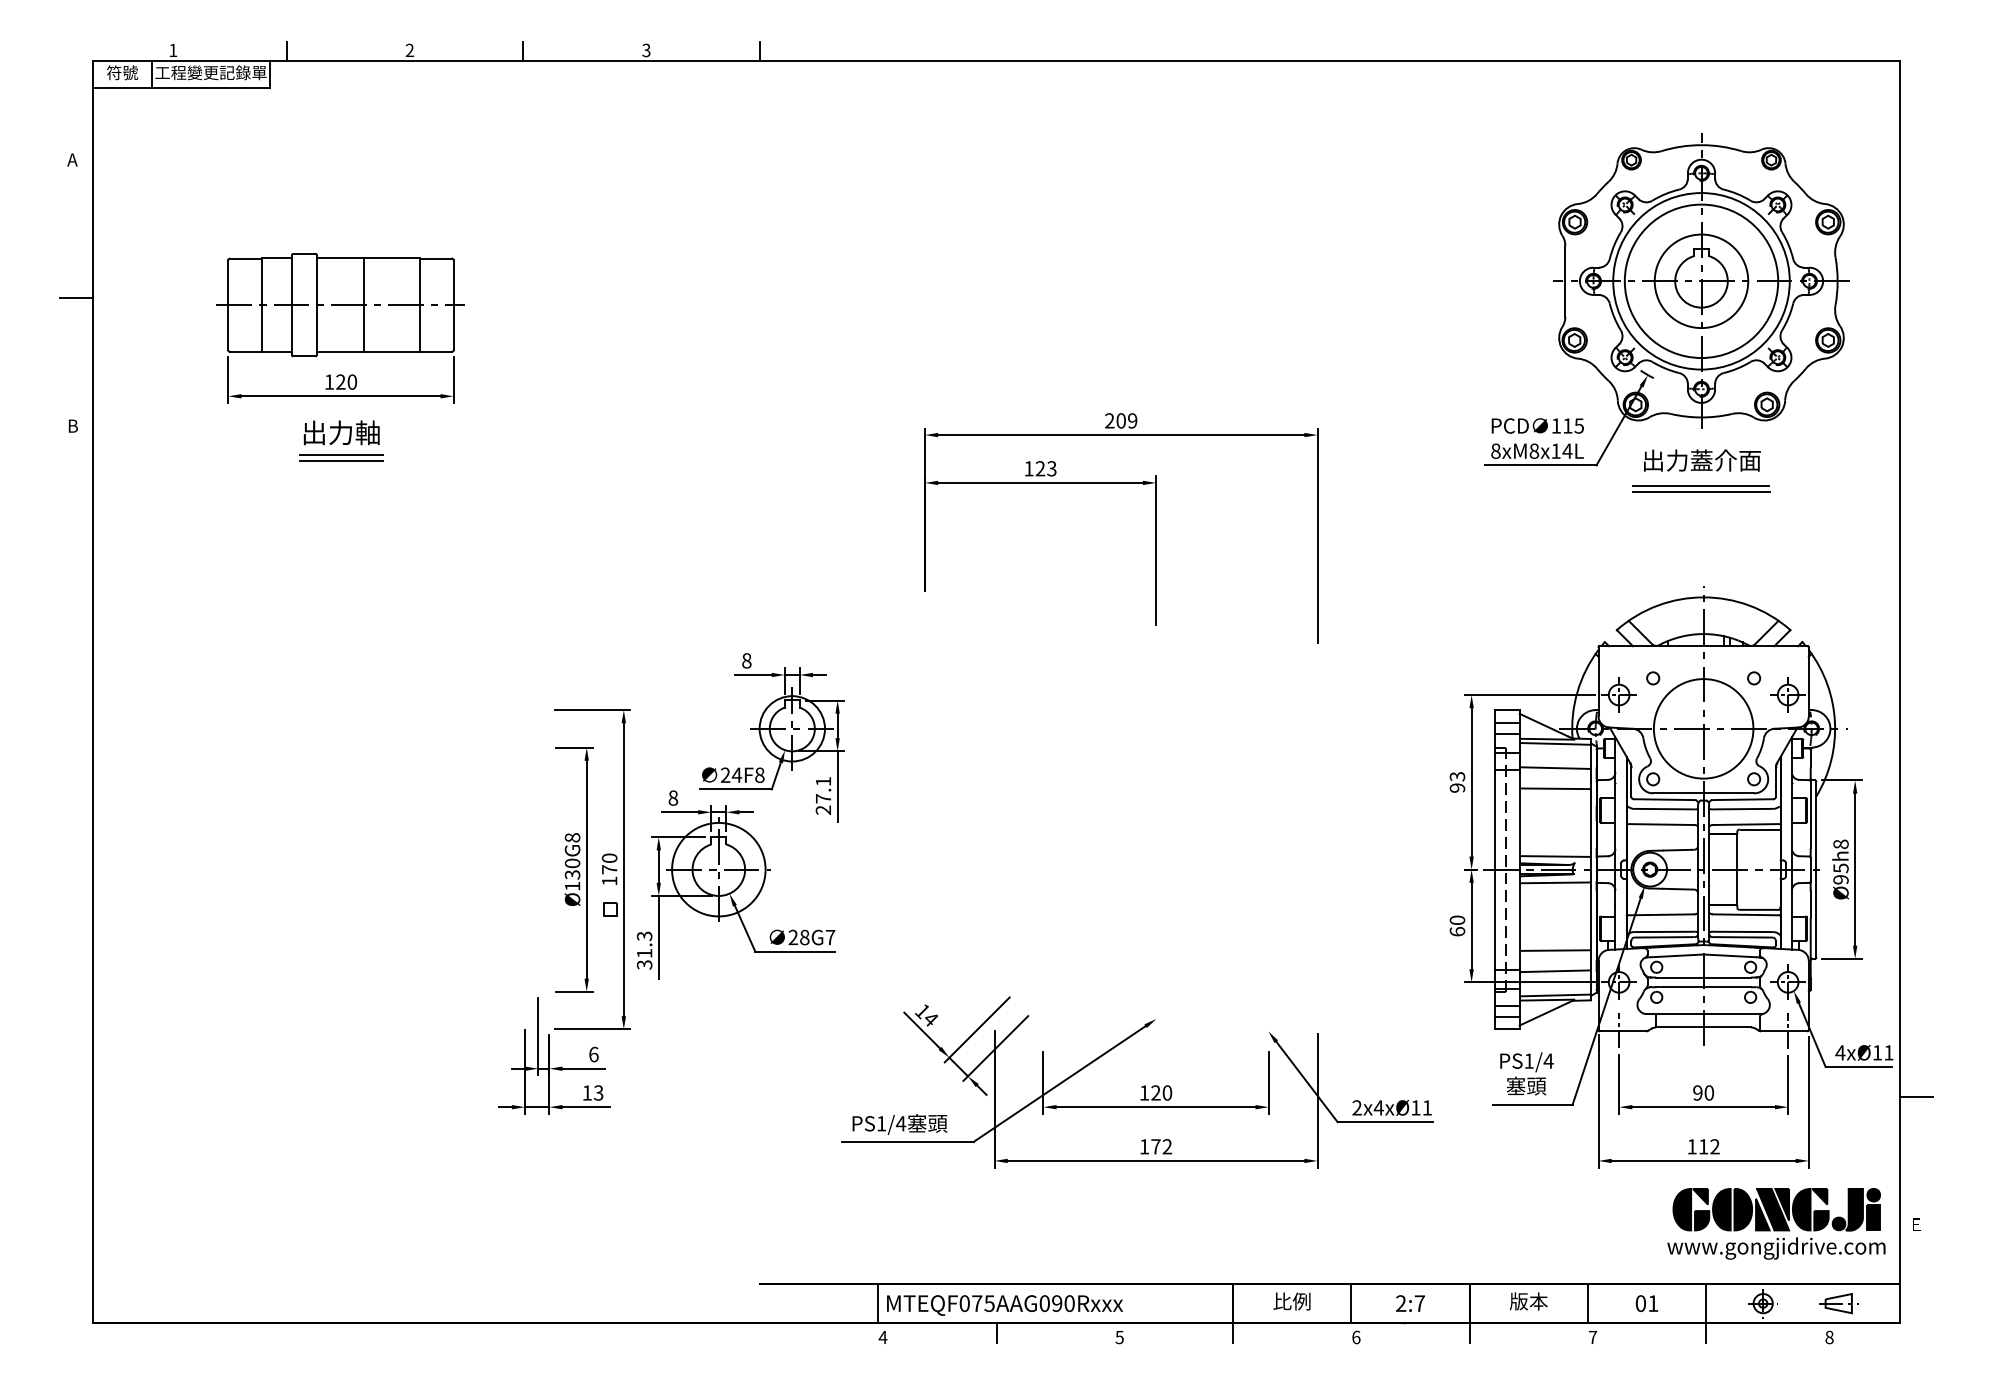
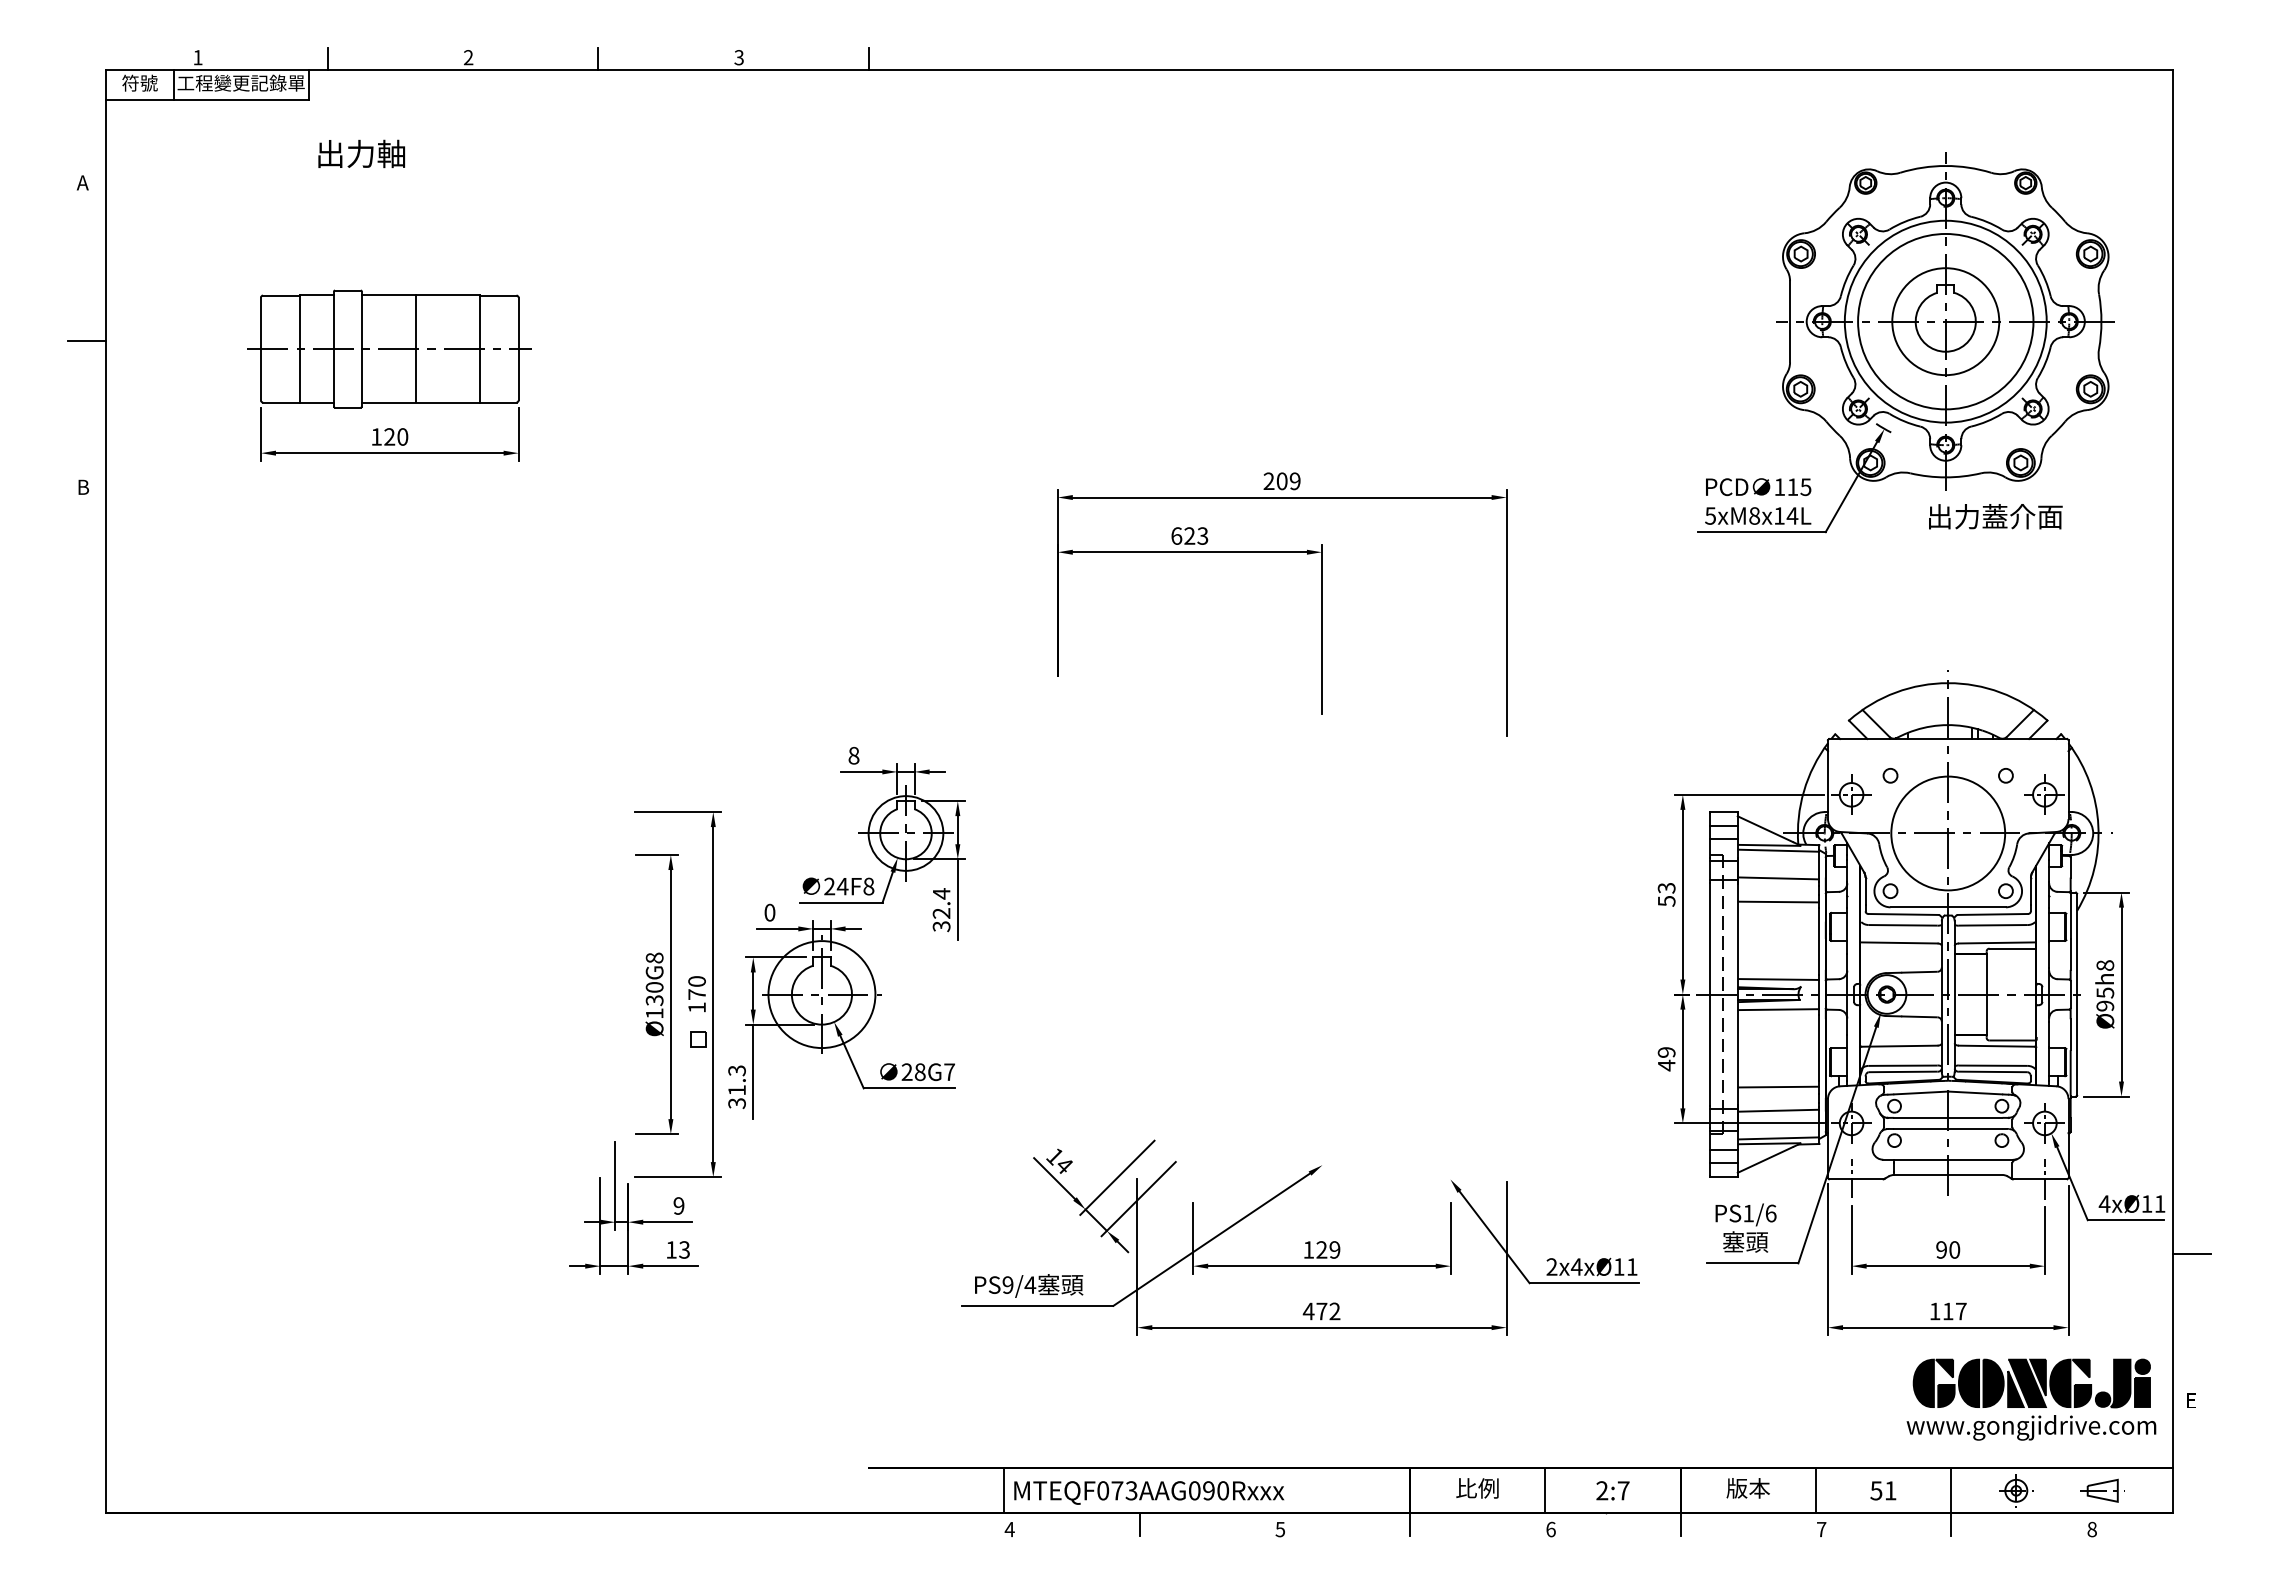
text: (341, 432) -> (361, 153), moved
text: (1495, 450) -> (1710, 515), 8xM8x14L -> 5xM8x14L
line: (341, 455) -> (390, 520), removed
text: (1702, 460) -> (1995, 516), moved
line: (341, 461) -> (390, 527), removed
text: (1028, 468) -> (1176, 535), 123 -> 623
line: (1701, 485) -> (1945, 555), removed
line: (1701, 491) -> (1945, 562), removed
text: (1457, 788) -> (1666, 901), 93 -> 53
text: (823, 796) -> (941, 910), 27.1 -> 32.4
text: (672, 797) -> (769, 912), 8 -> 0
text: (1457, 926) -> (1666, 1059), 60 -> 49
text: (593, 1054) -> (678, 1205), 6 -> 9
text: (1548, 1061) -> (1770, 1213), PS1/4 -> PS1/6
text: (1167, 1092) -> (1334, 1249), 120 -> 129
text: (881, 1123) -> (1007, 1284), PS1/4 -> PS9/4
text: (1144, 1146) -> (1308, 1311), 172 -> 472
text: (1714, 1146) -> (1960, 1311), 112 -> 117
text: (989, 1303) -> (1131, 1490), MTEQF075AAG090Rxxx -> MTEQF073AAG090Rxxx
text: (1640, 1303) -> (1876, 1490), 01 -> 51

